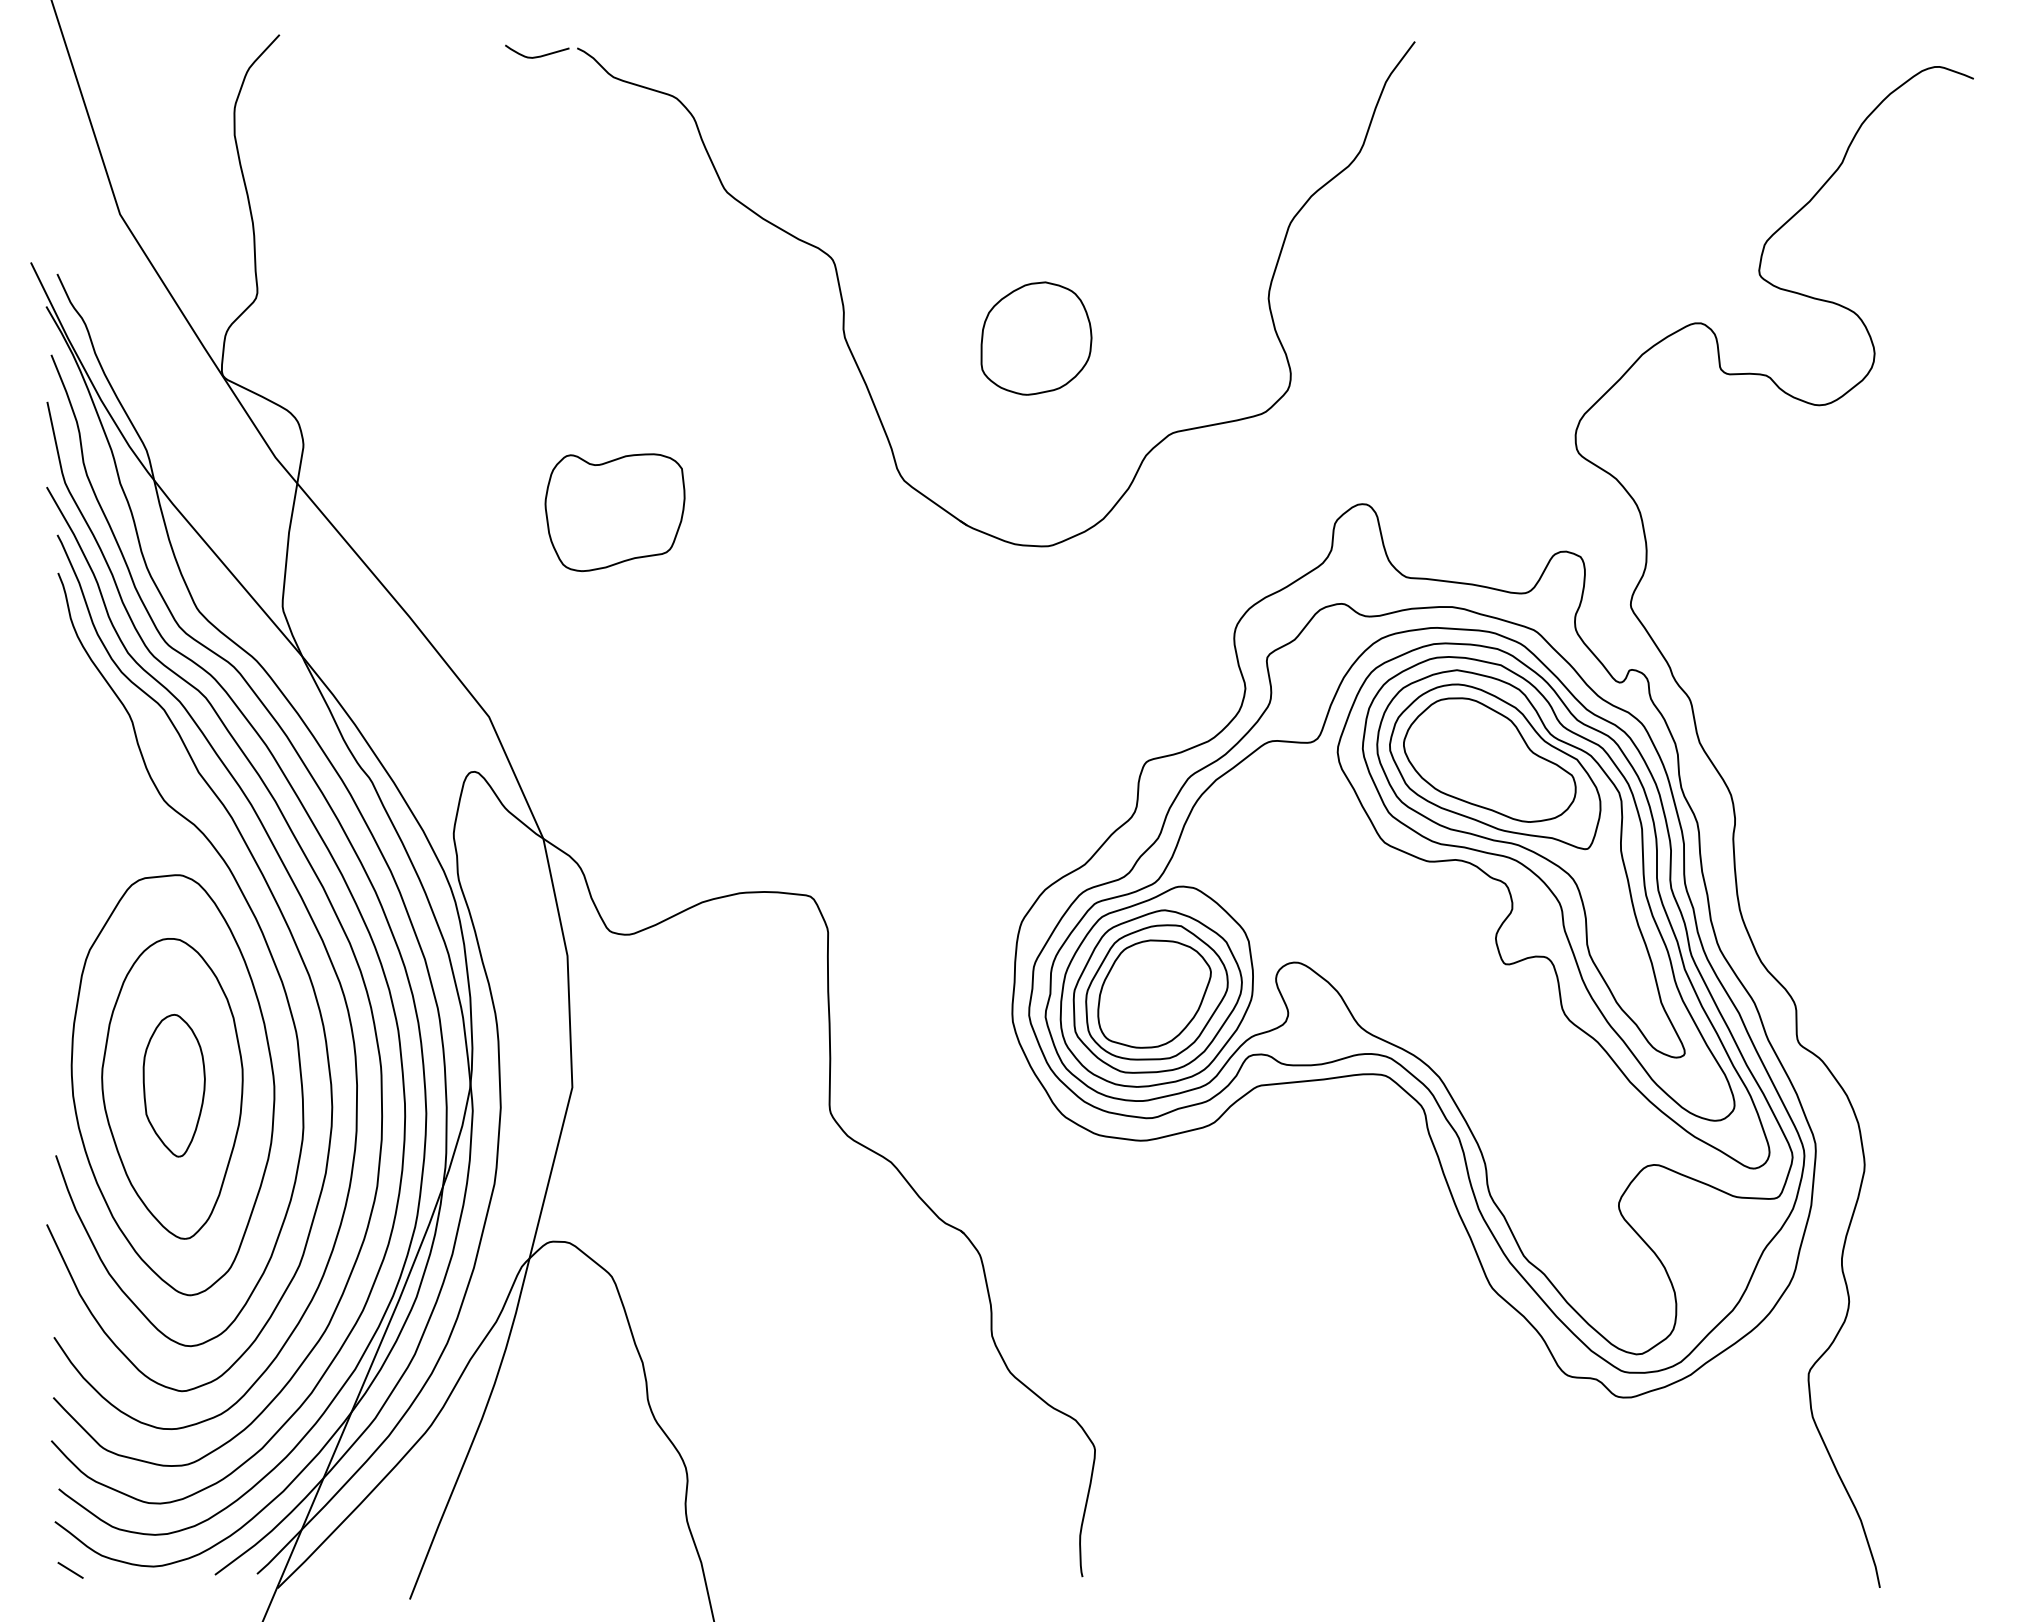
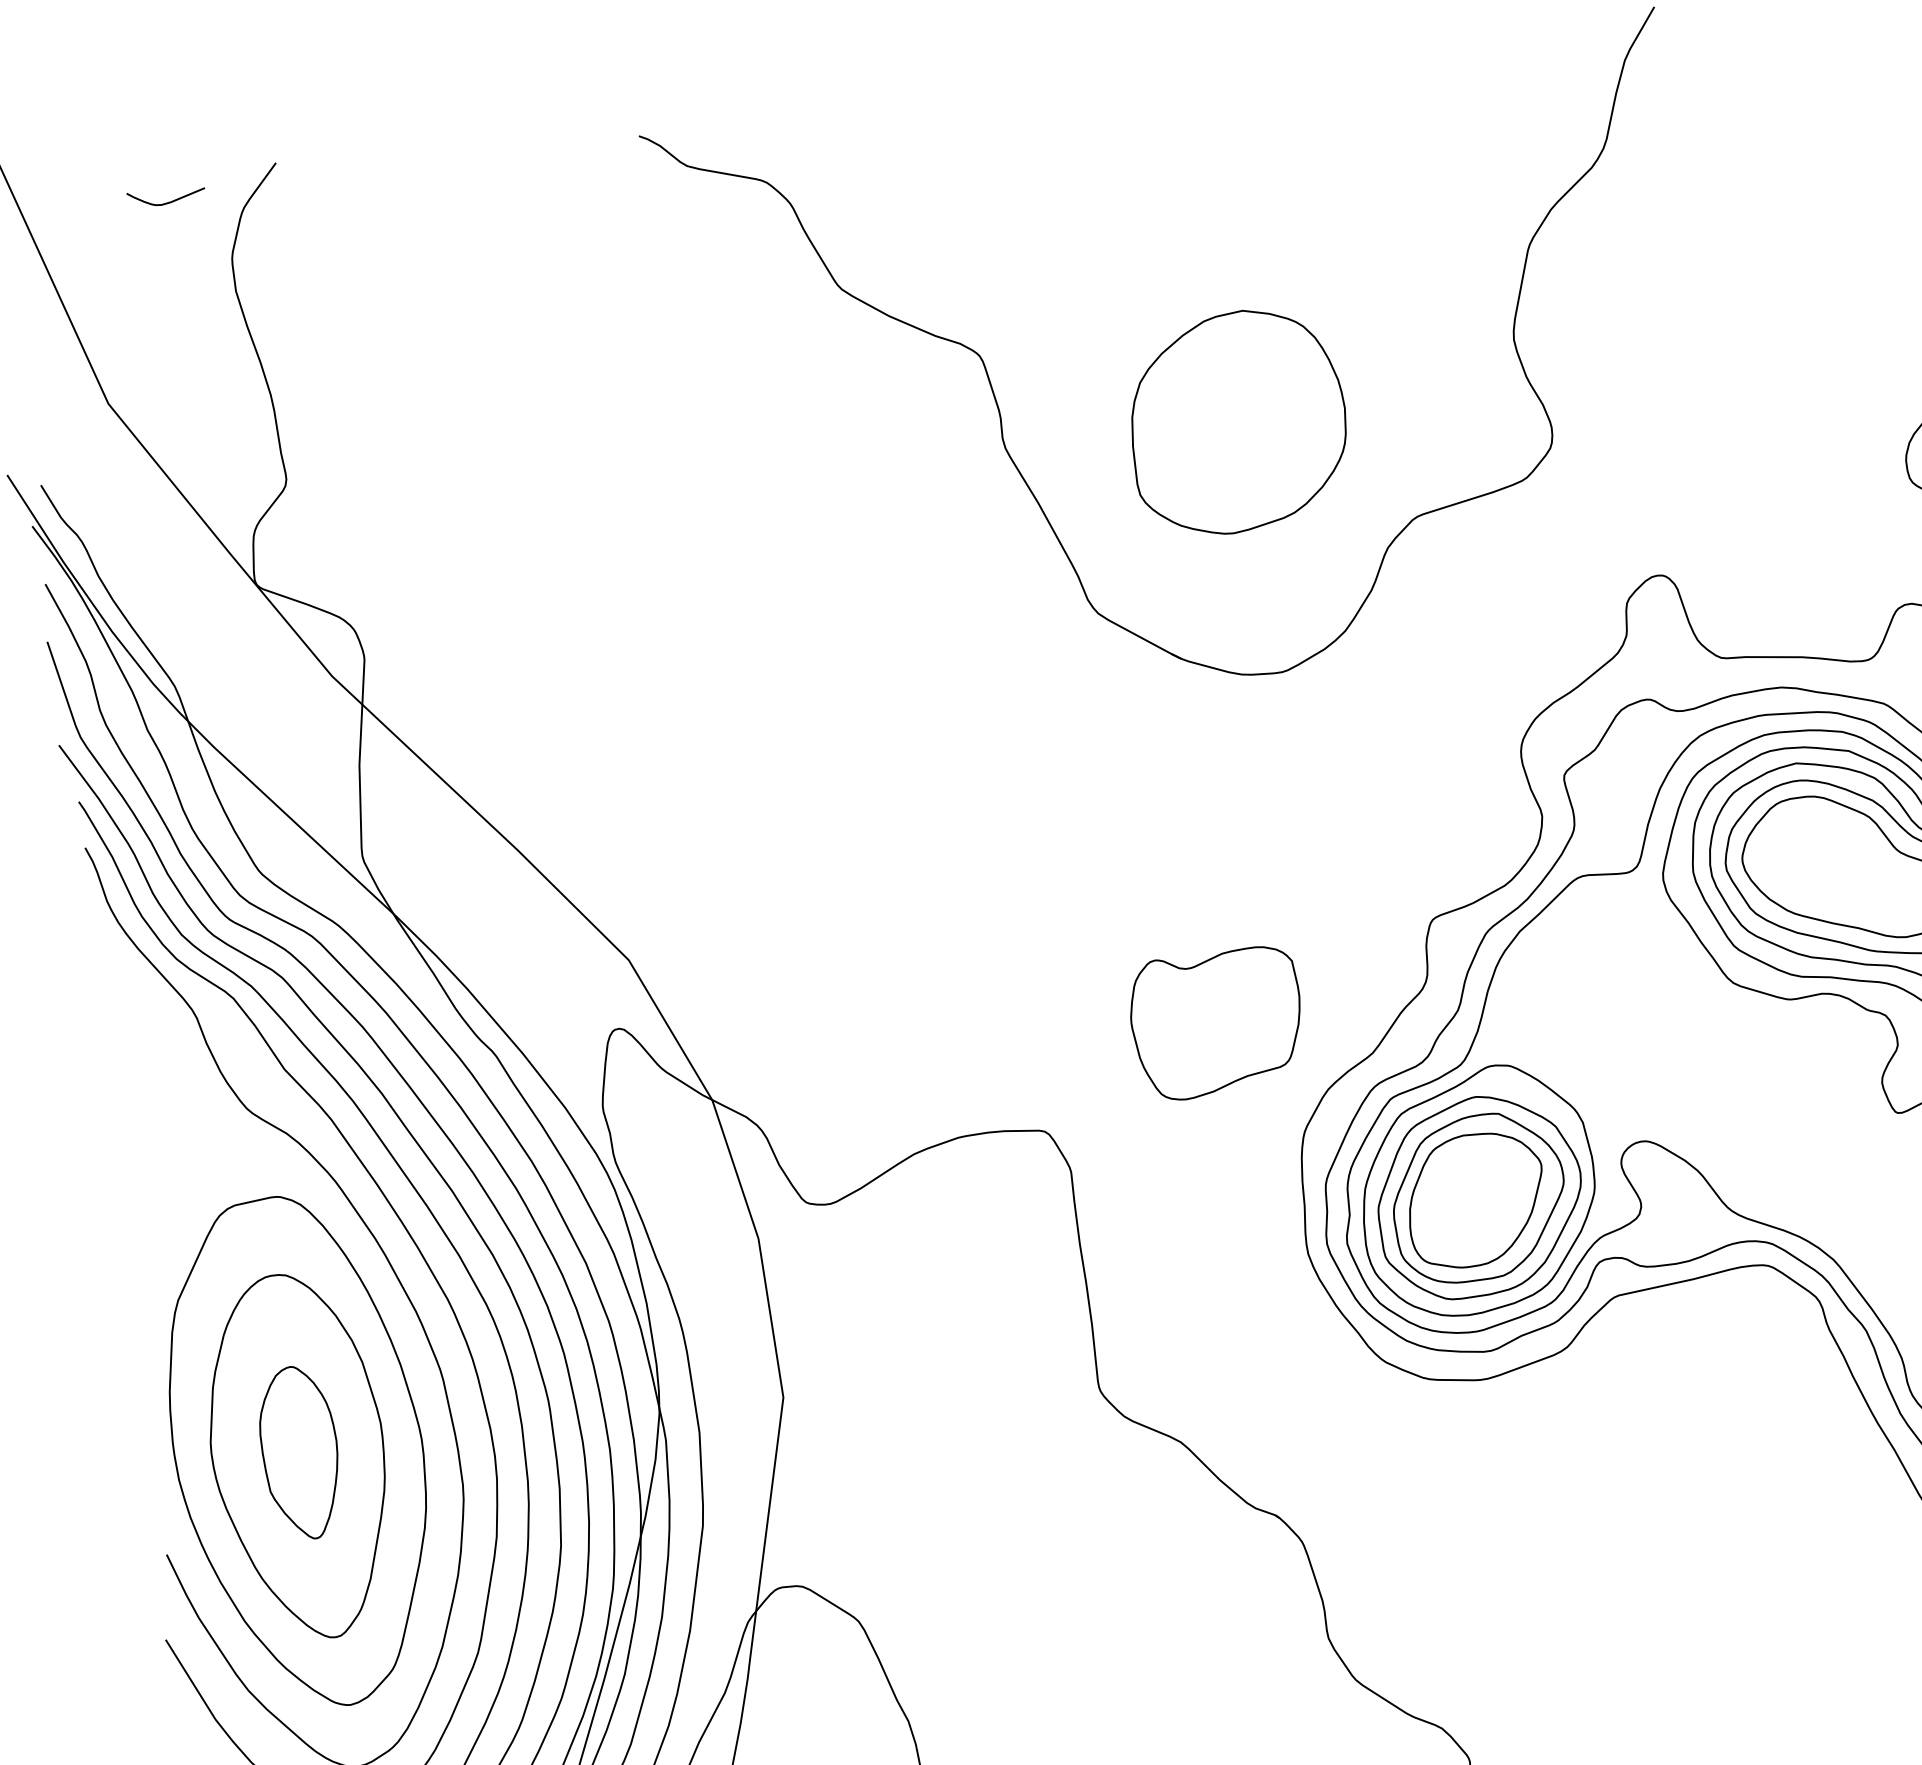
curve: (539, 55) -> (169, 201), moved
part: (1036, 338) -> (1238, 421), size x1.6
part: (614, 512) -> (1216, 1023), moved

